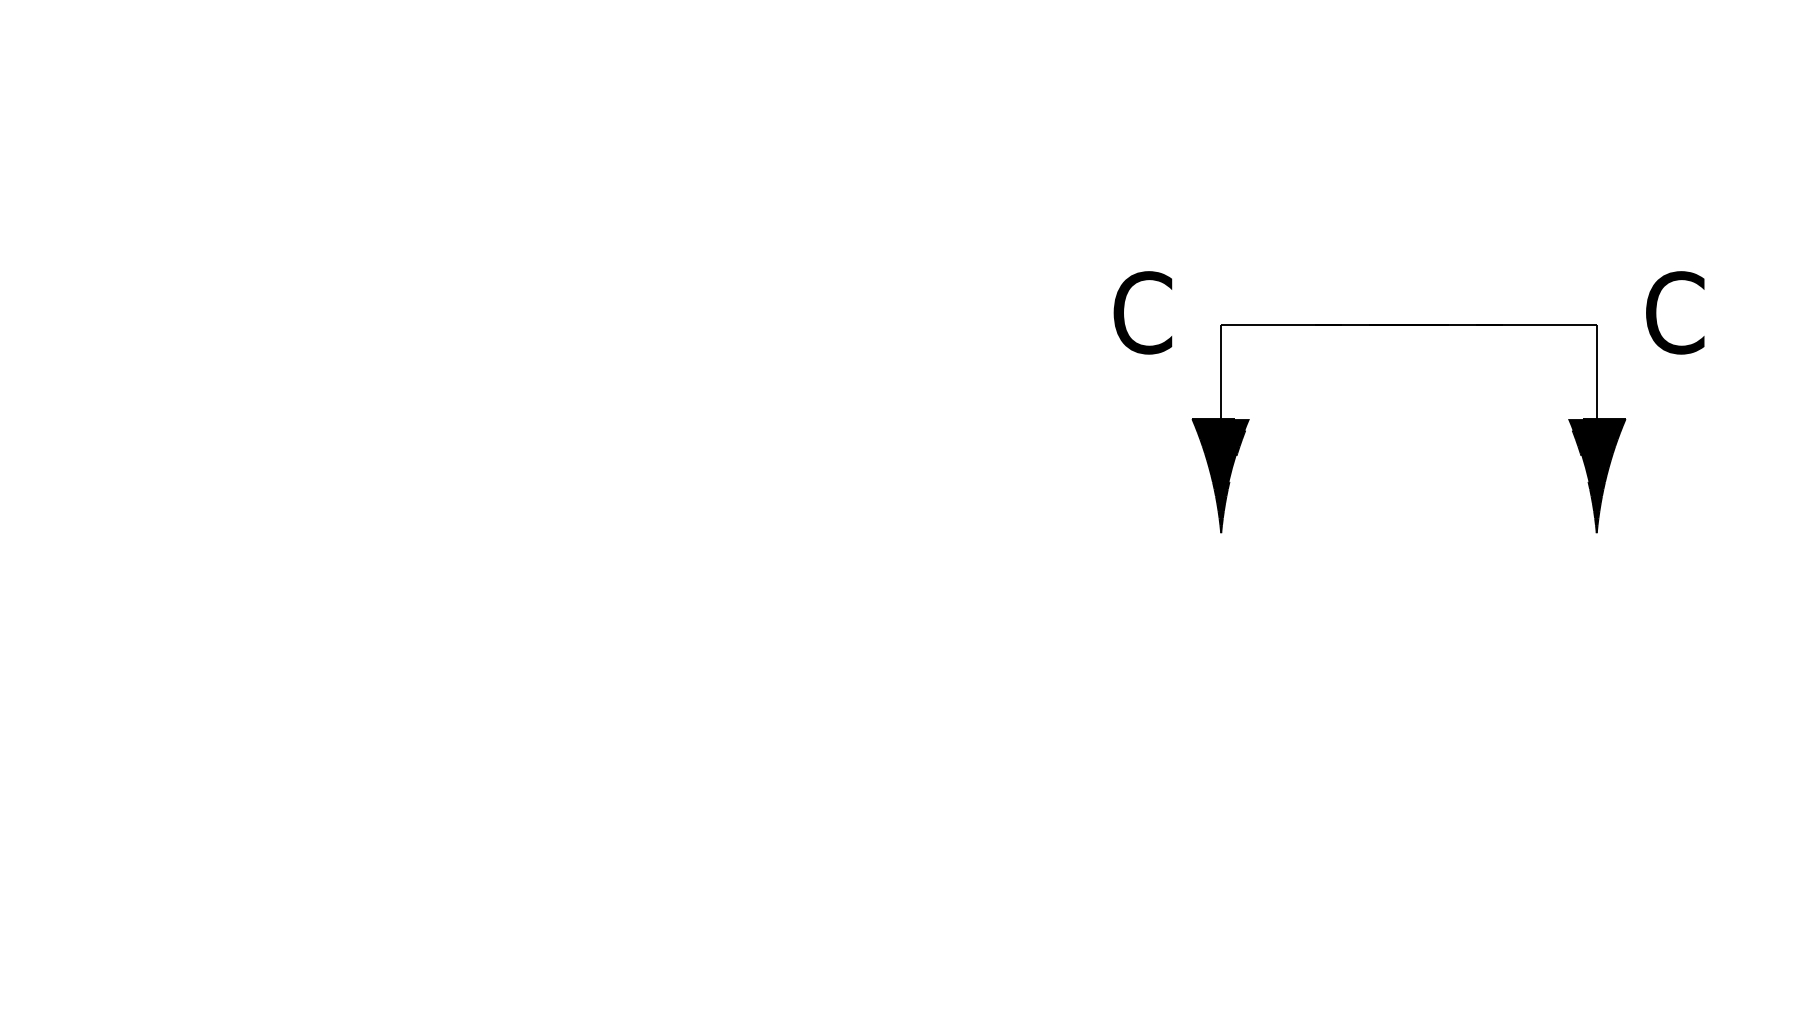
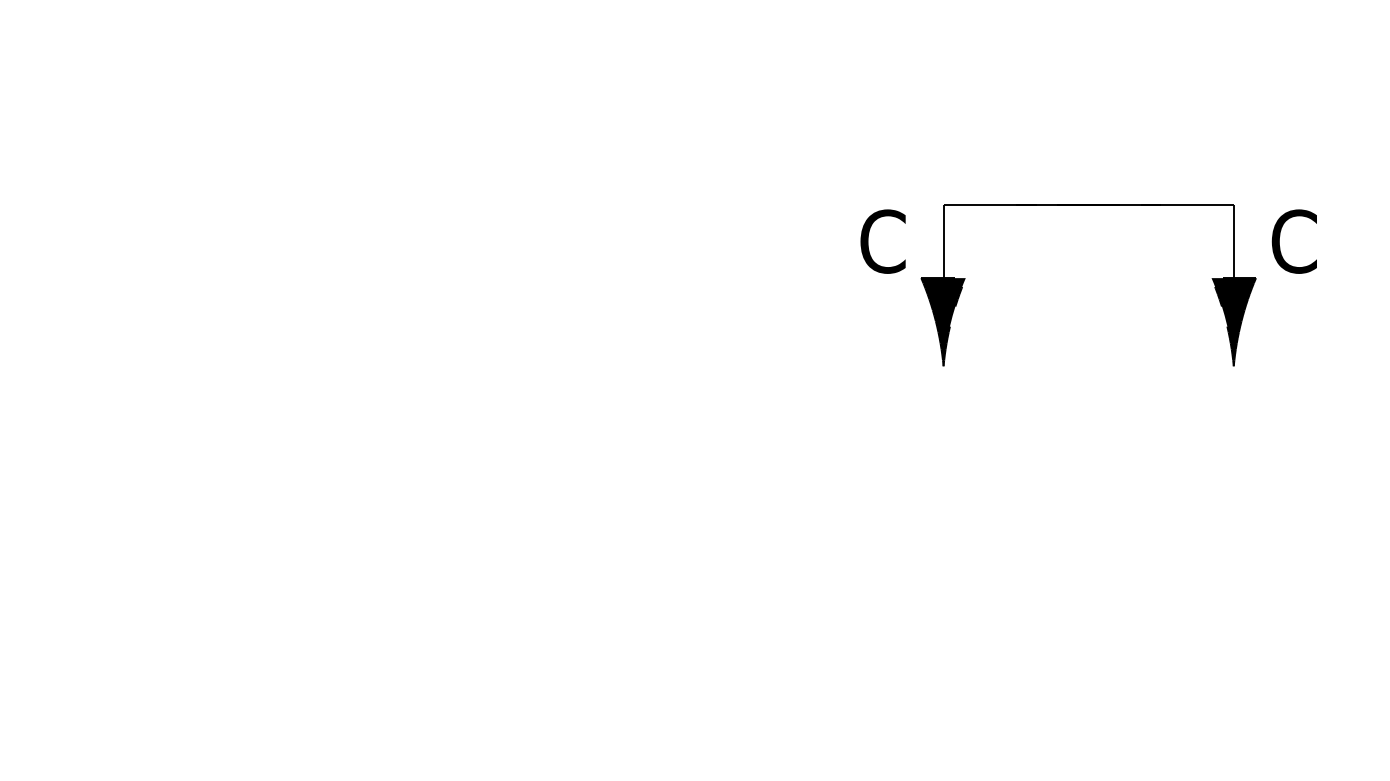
part: (1408, 325) -> (1088, 205), moved

